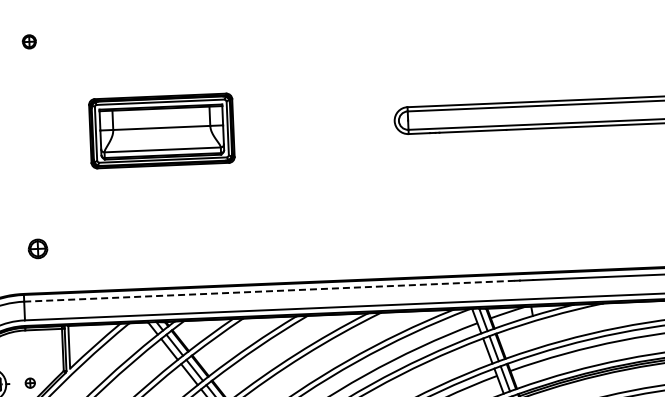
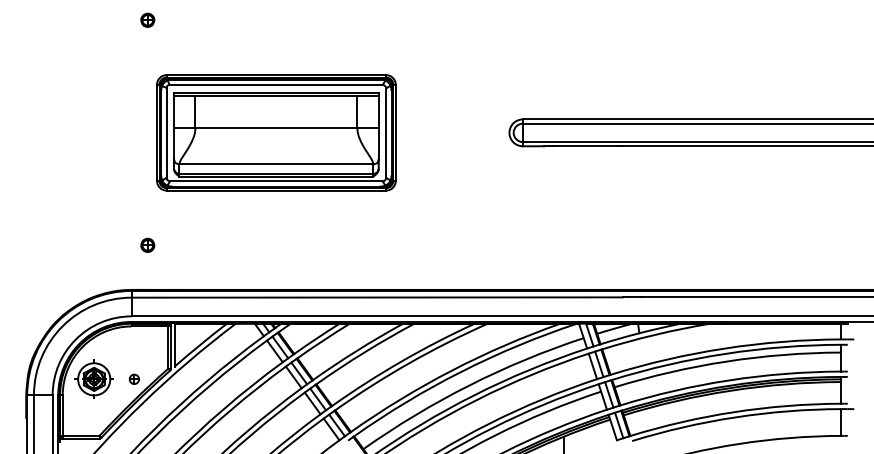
part: (29, 41) -> (147, 19), moved
part: (161, 130) -> (276, 132), size x1.67
part: (37, 247) -> (147, 244), size x0.71
line: (269, 291) -> (377, 297), dashed -> solid

